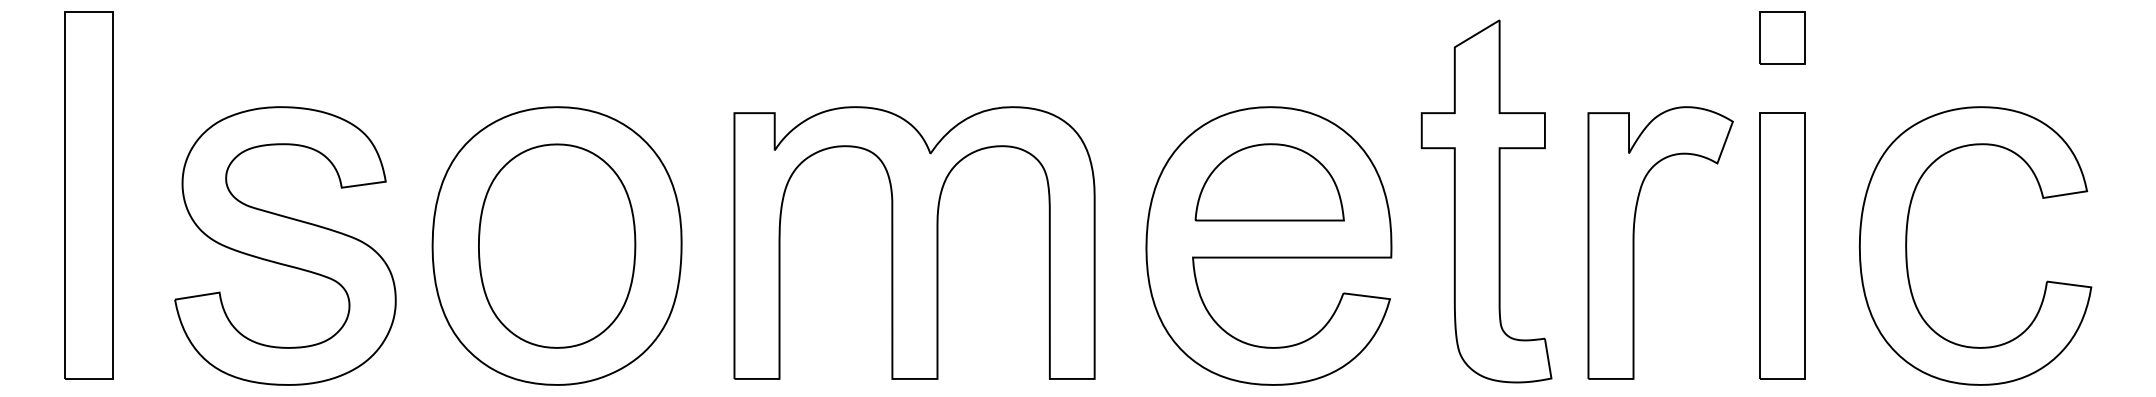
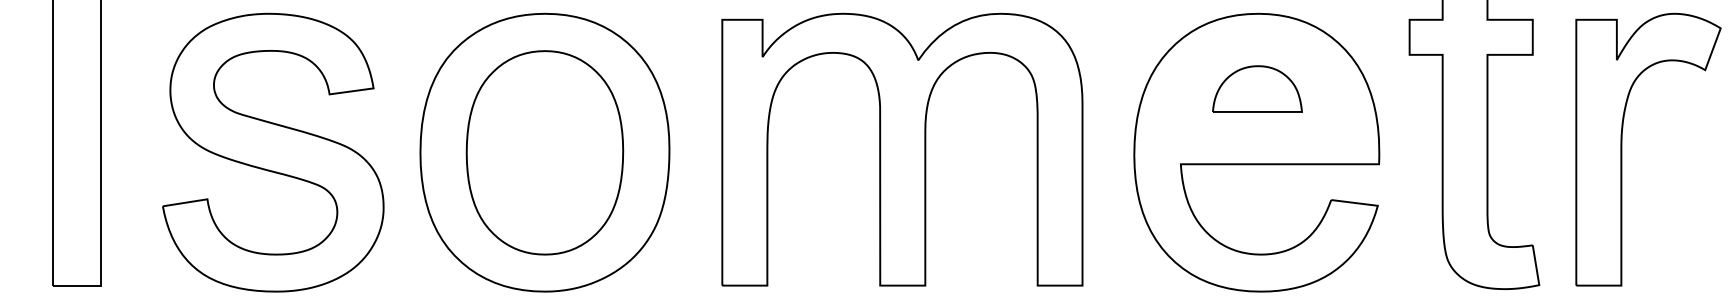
part: (1269, 182) -> (1257, 89), size x0.6

